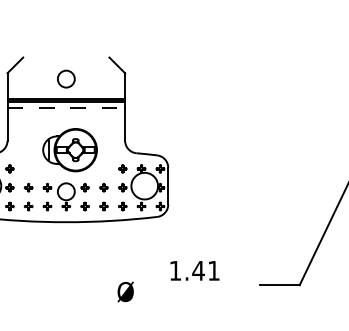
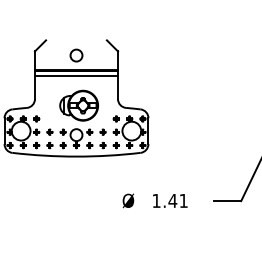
line: (66, 108) -> (76, 76), dashed -> solid
text: (195, 270) -> (170, 200), moved
text: (125, 291) -> (128, 200), moved

